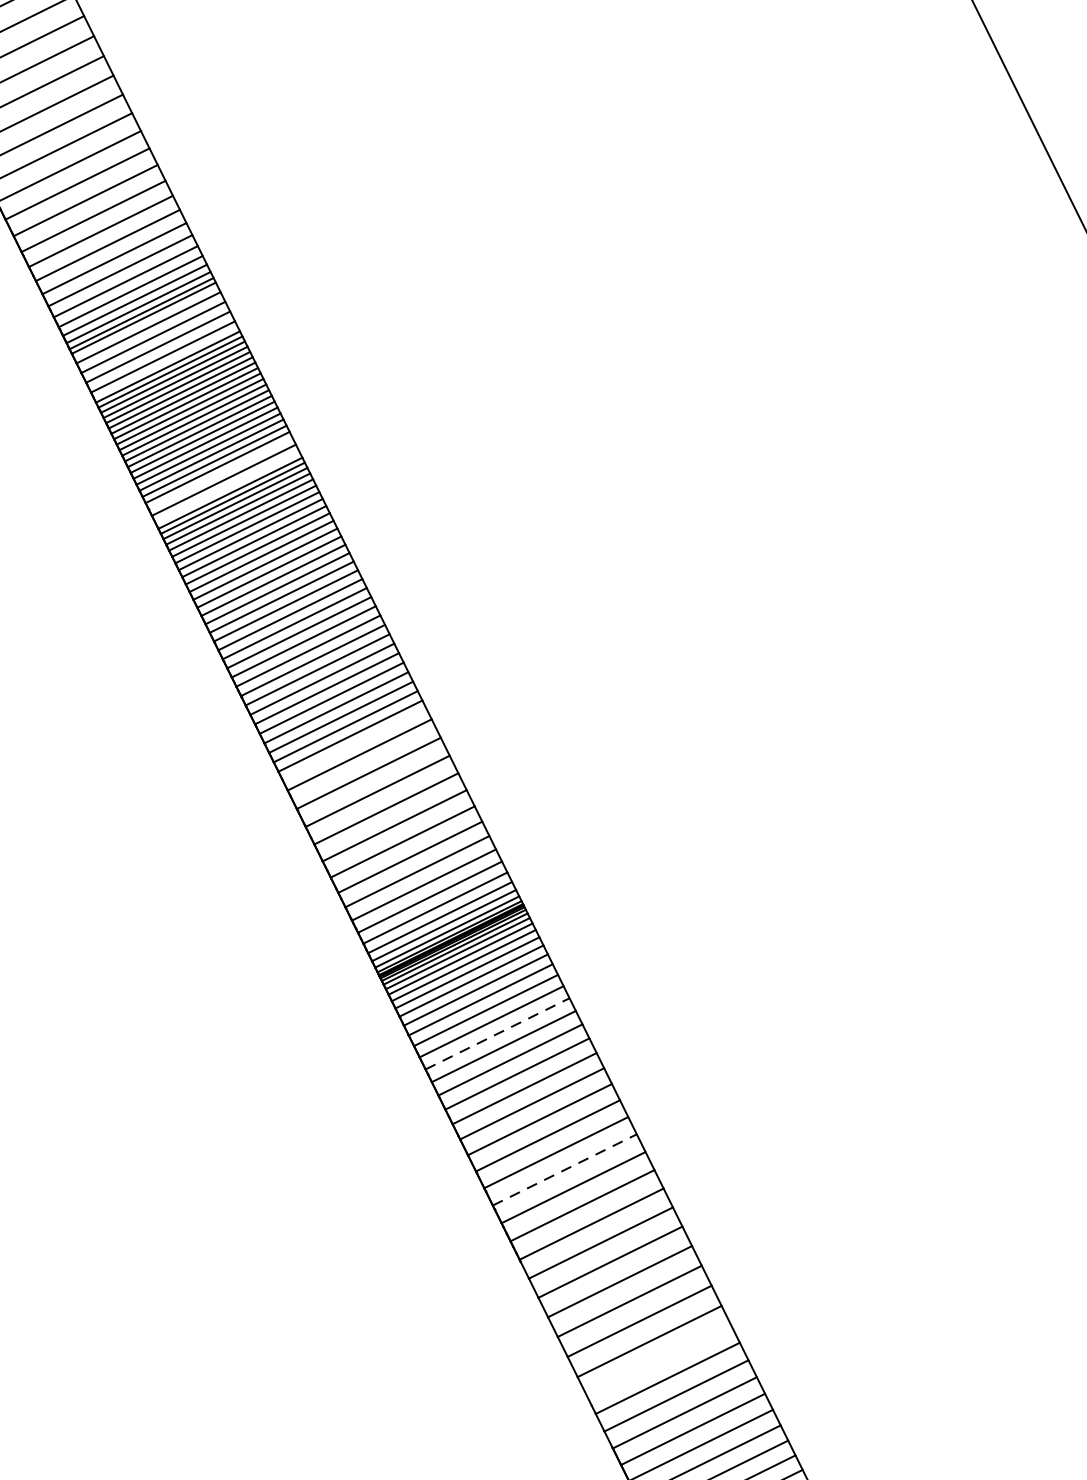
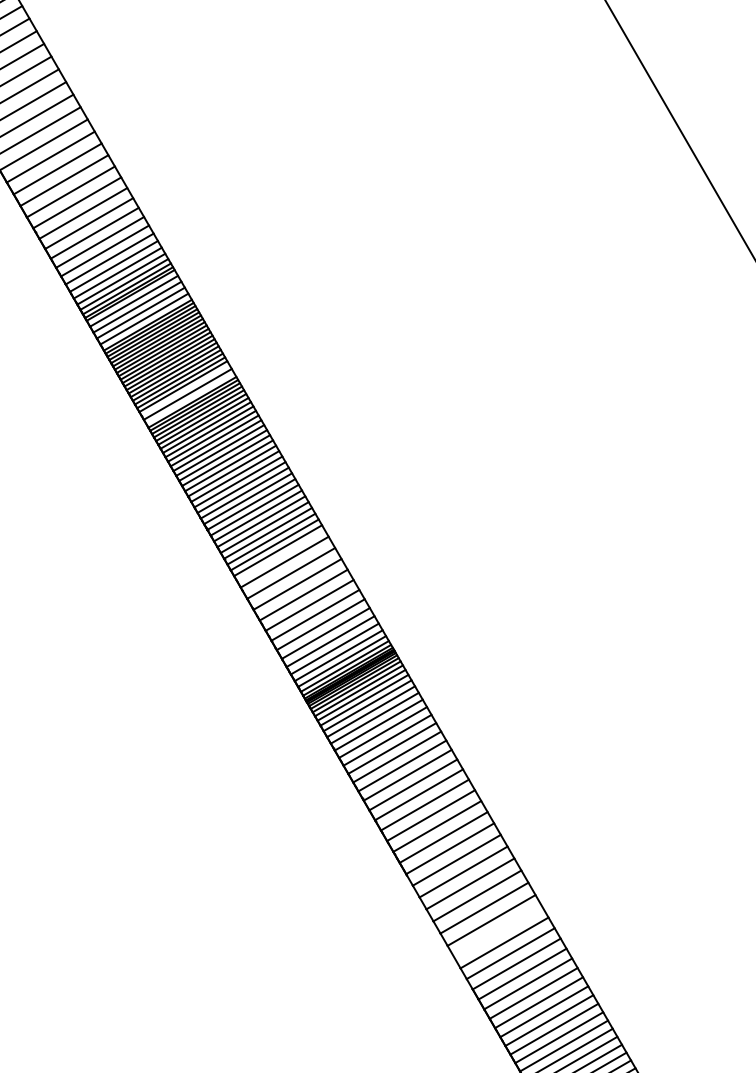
line: (498, 1033) -> (383, 732), dashed -> solid
line: (565, 1169) -> (431, 815), dashed -> solid

